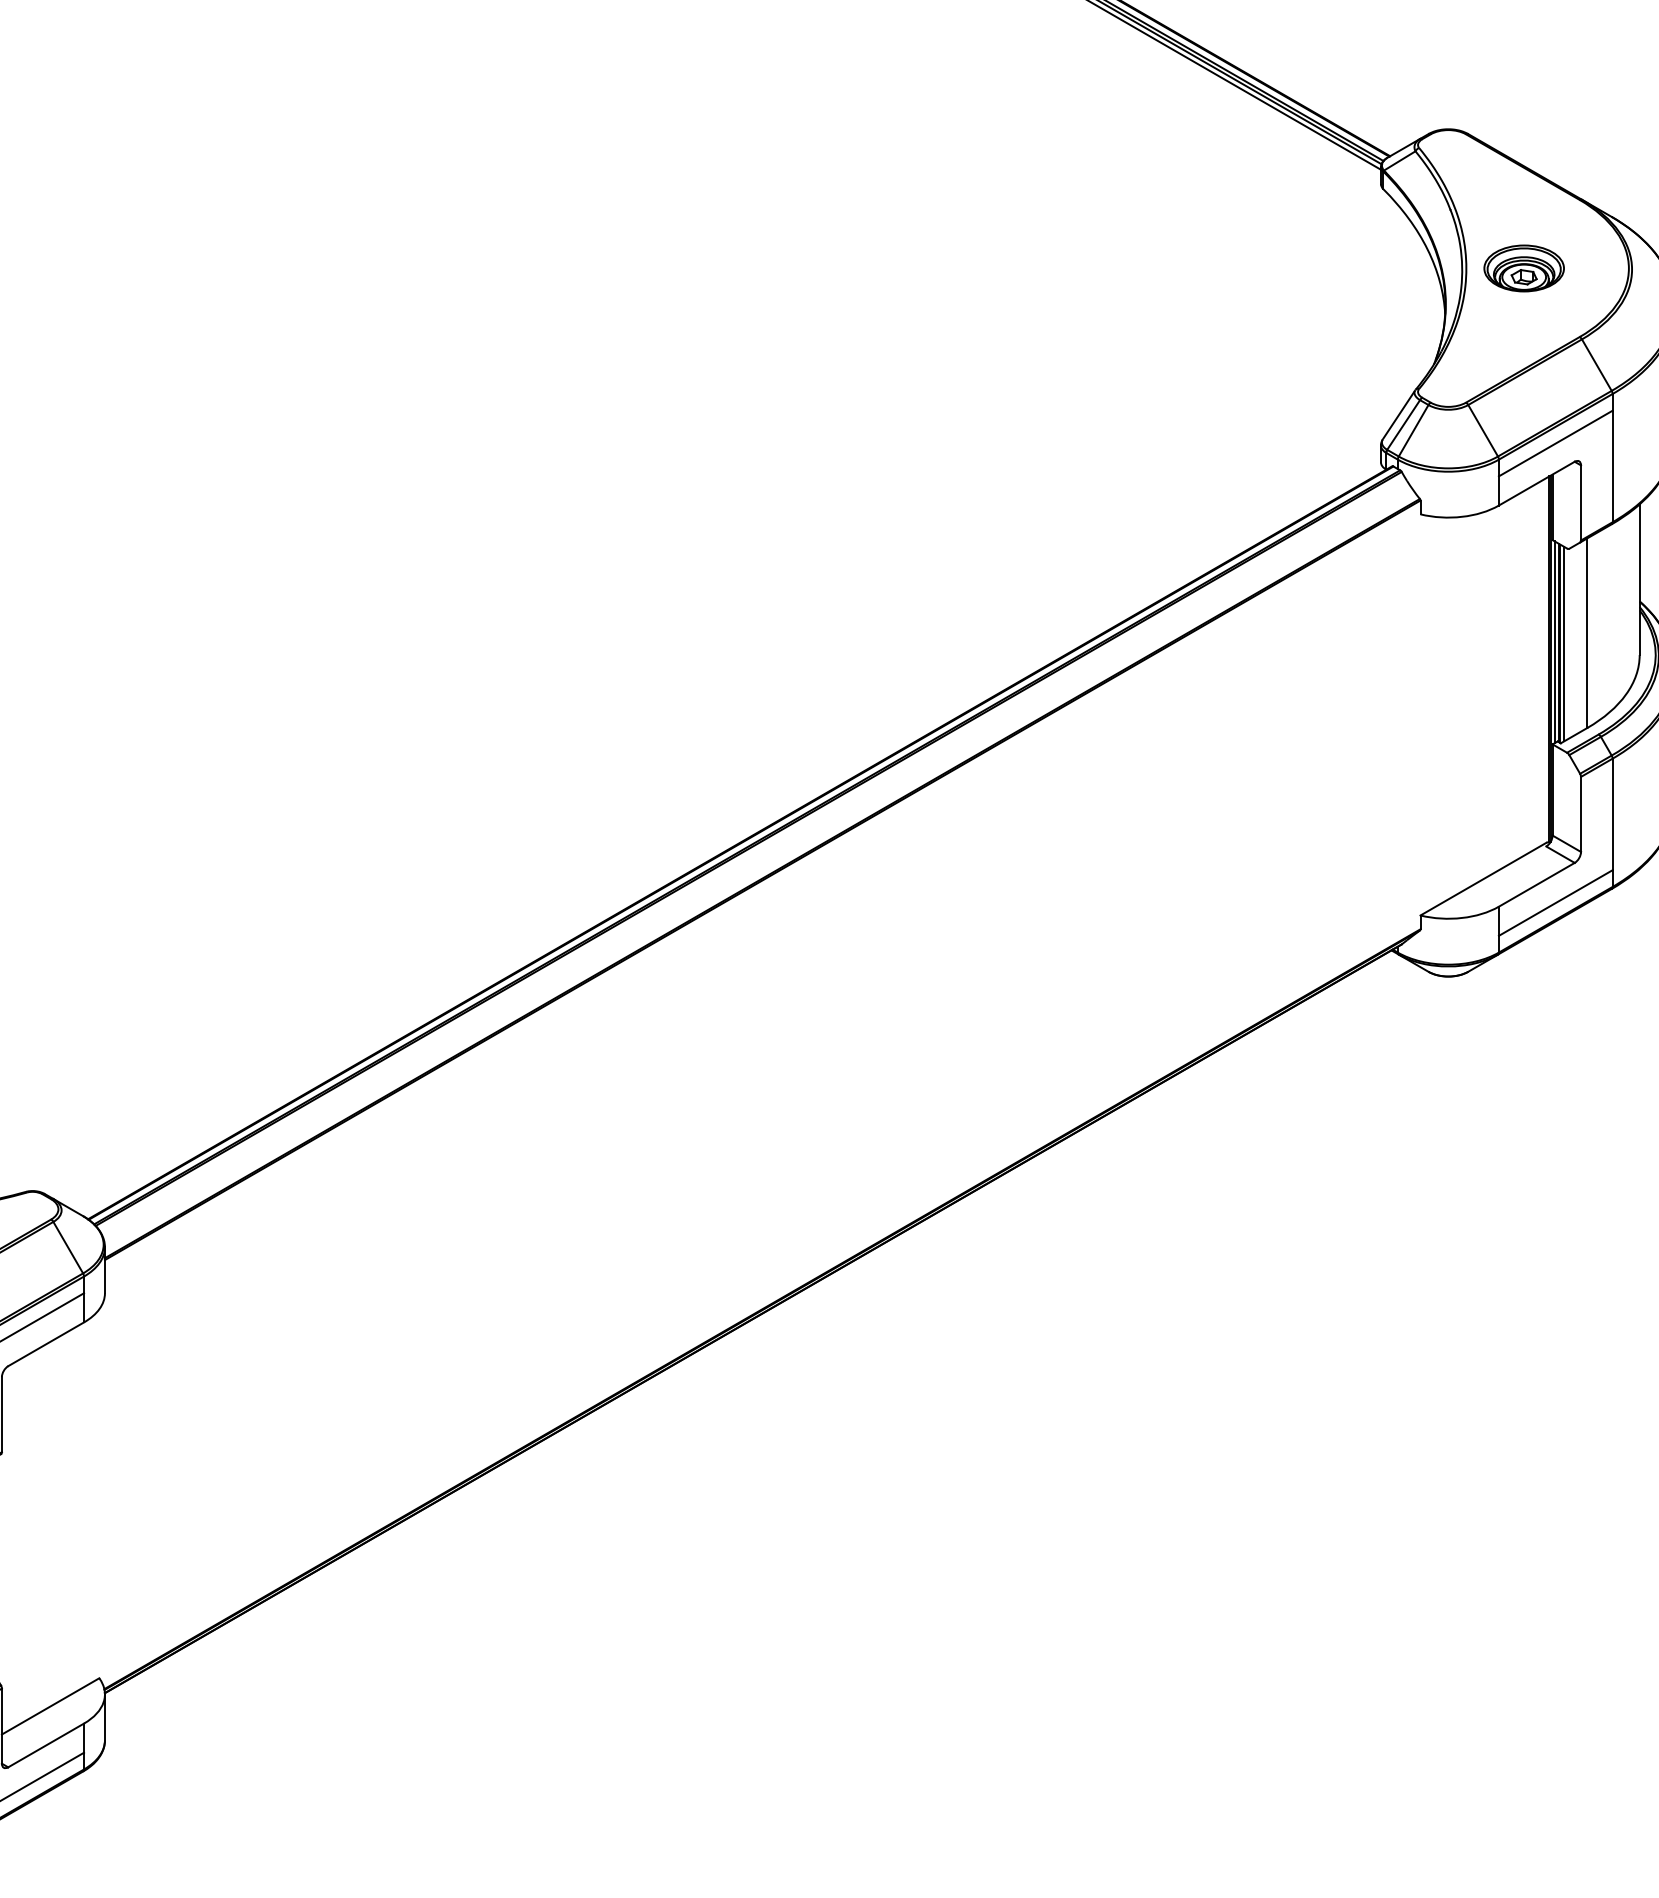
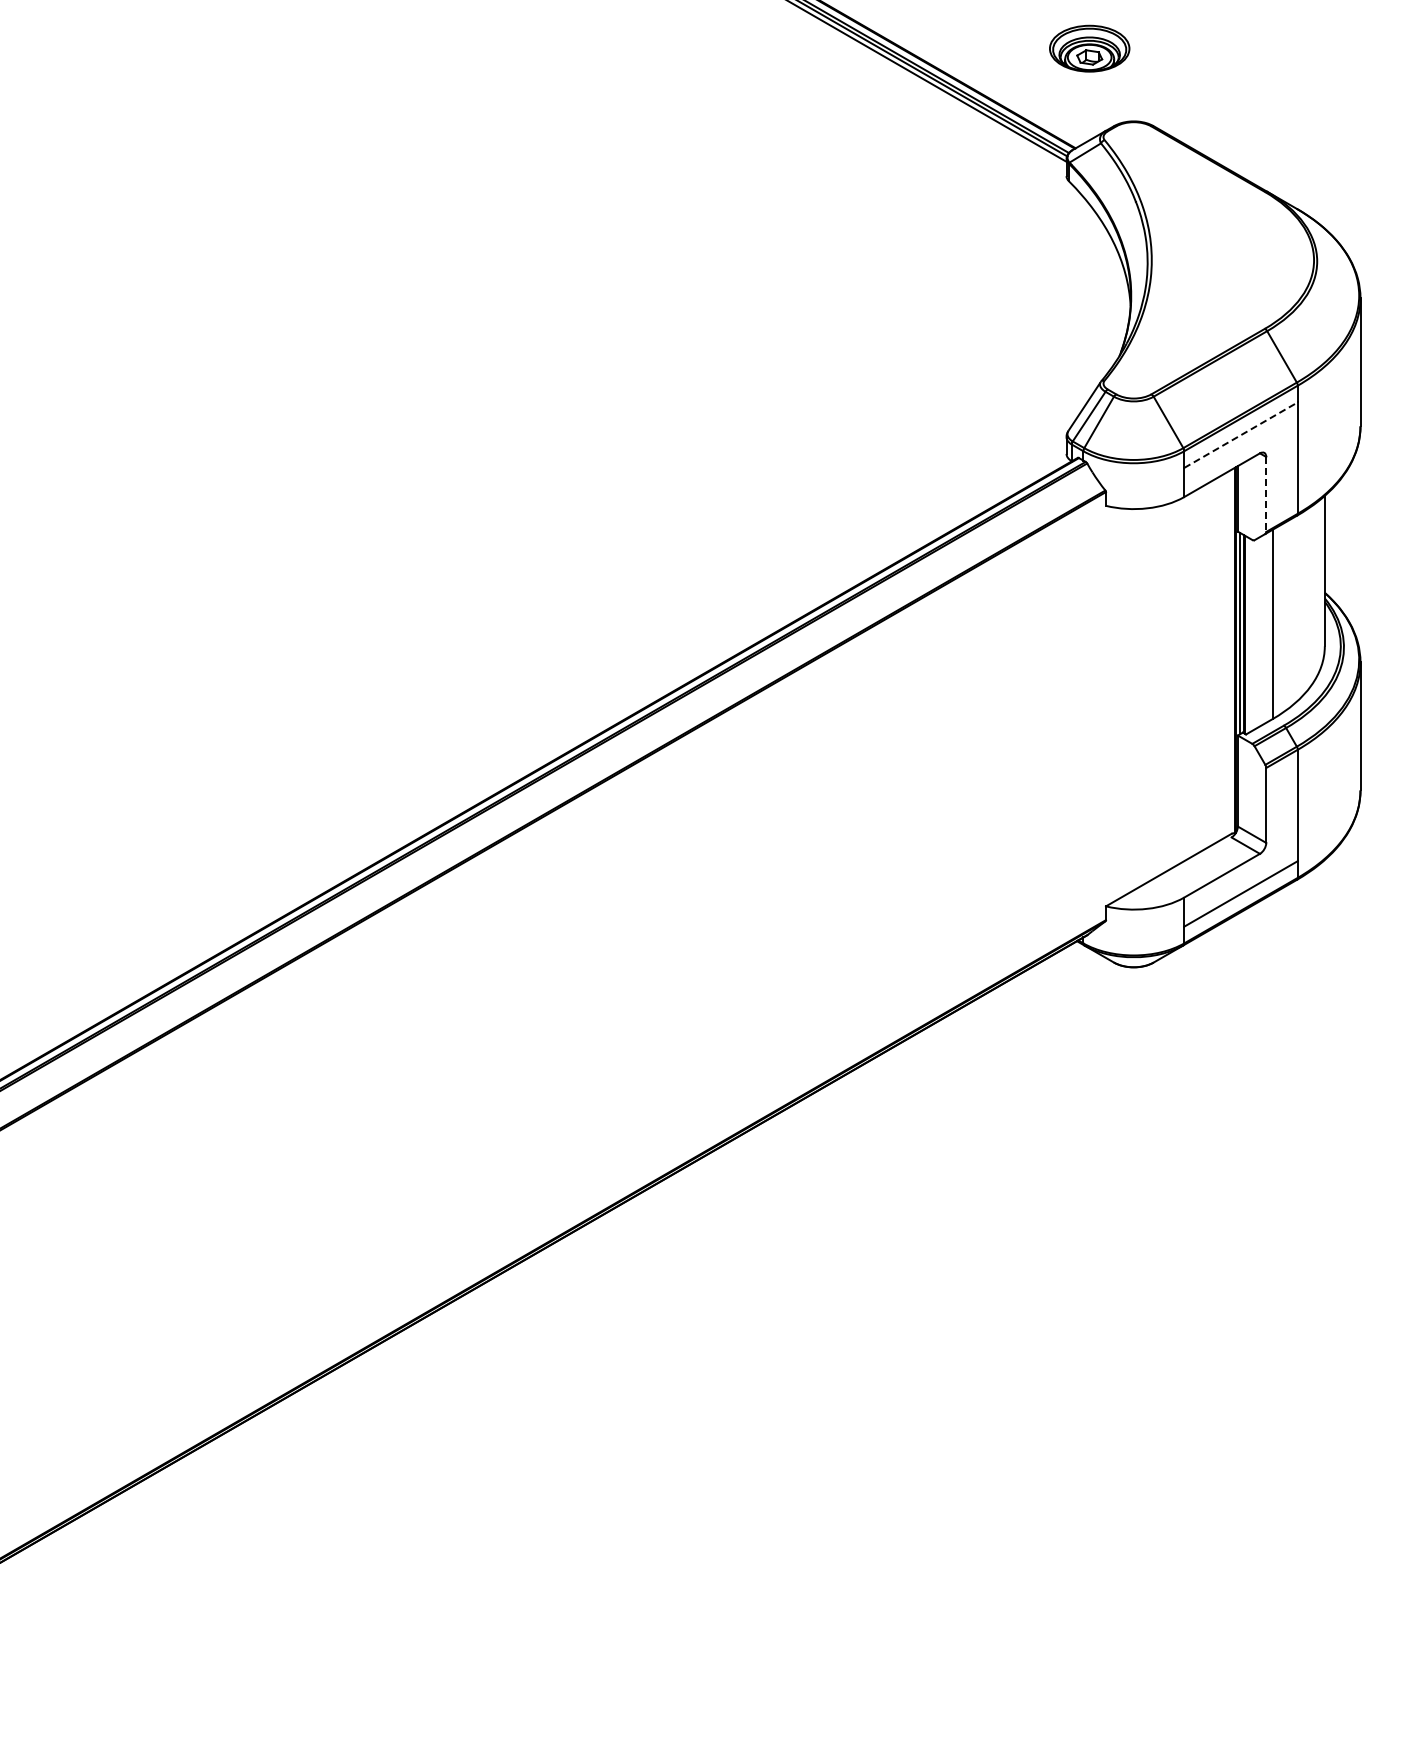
part: (1523, 268) -> (1089, 48), moved
line: (1555, 443) -> (1240, 435), solid -> dashed
line: (1581, 502) -> (1266, 494), solid -> dashed
line: (1563, 643) -> (1248, 634), removed

